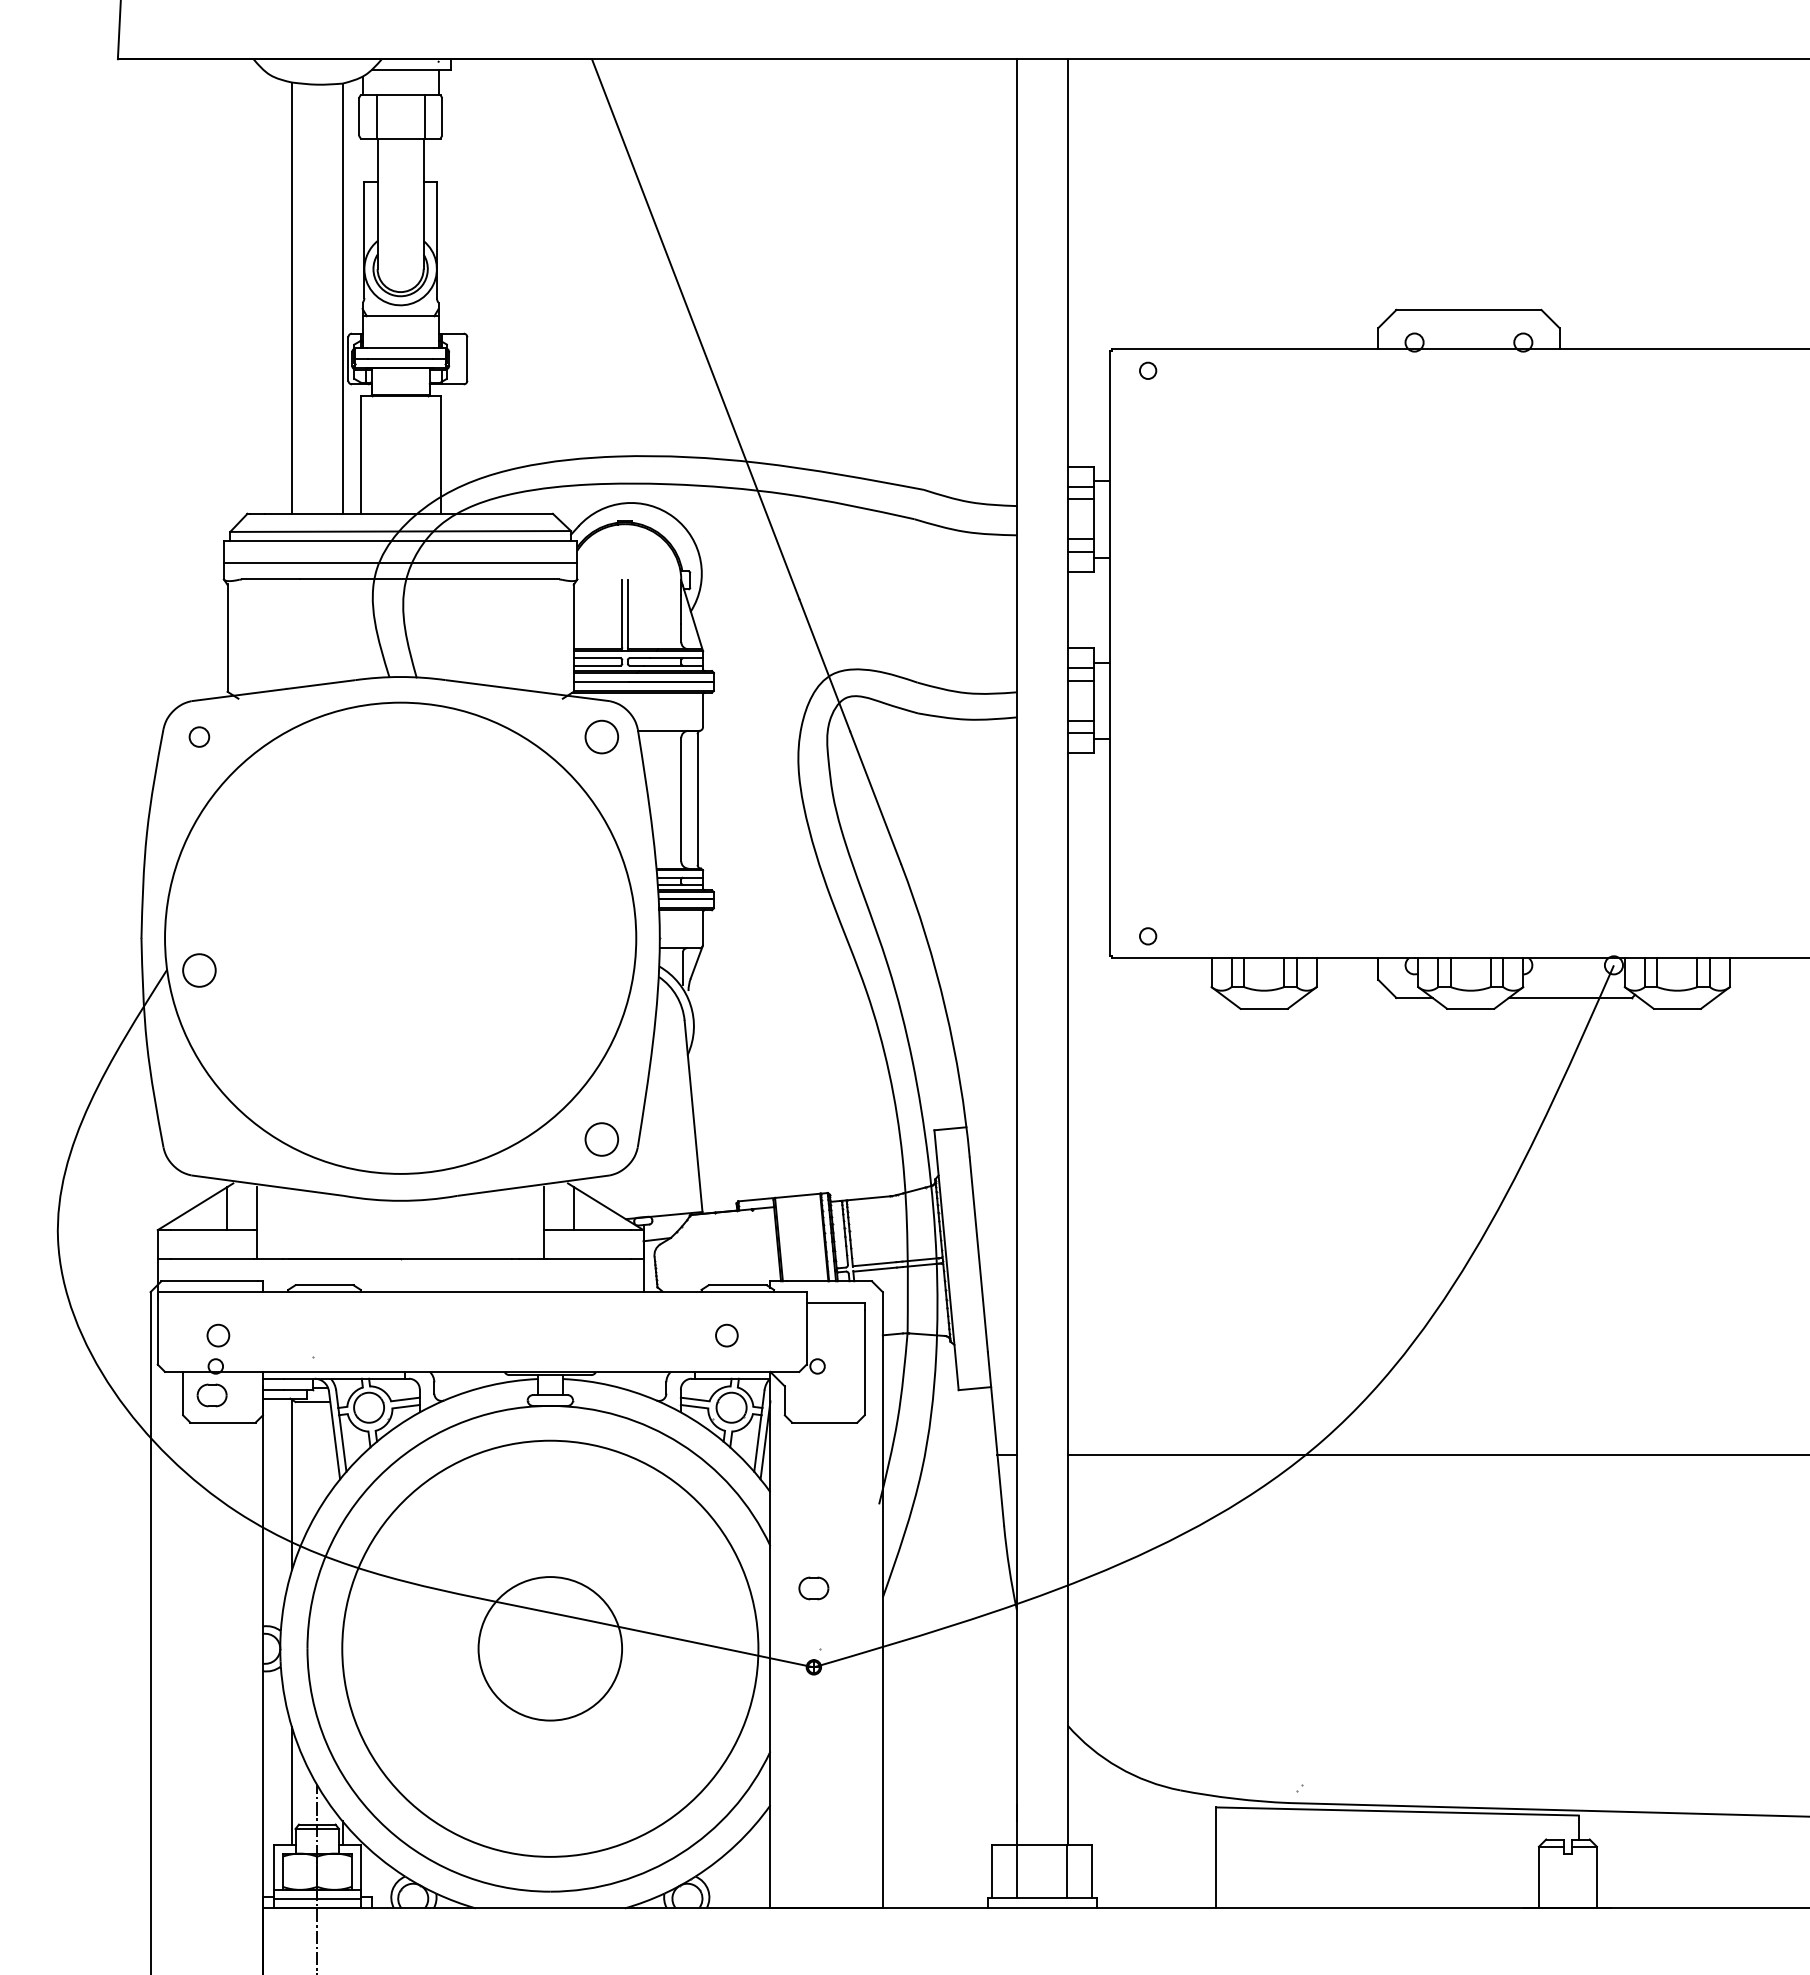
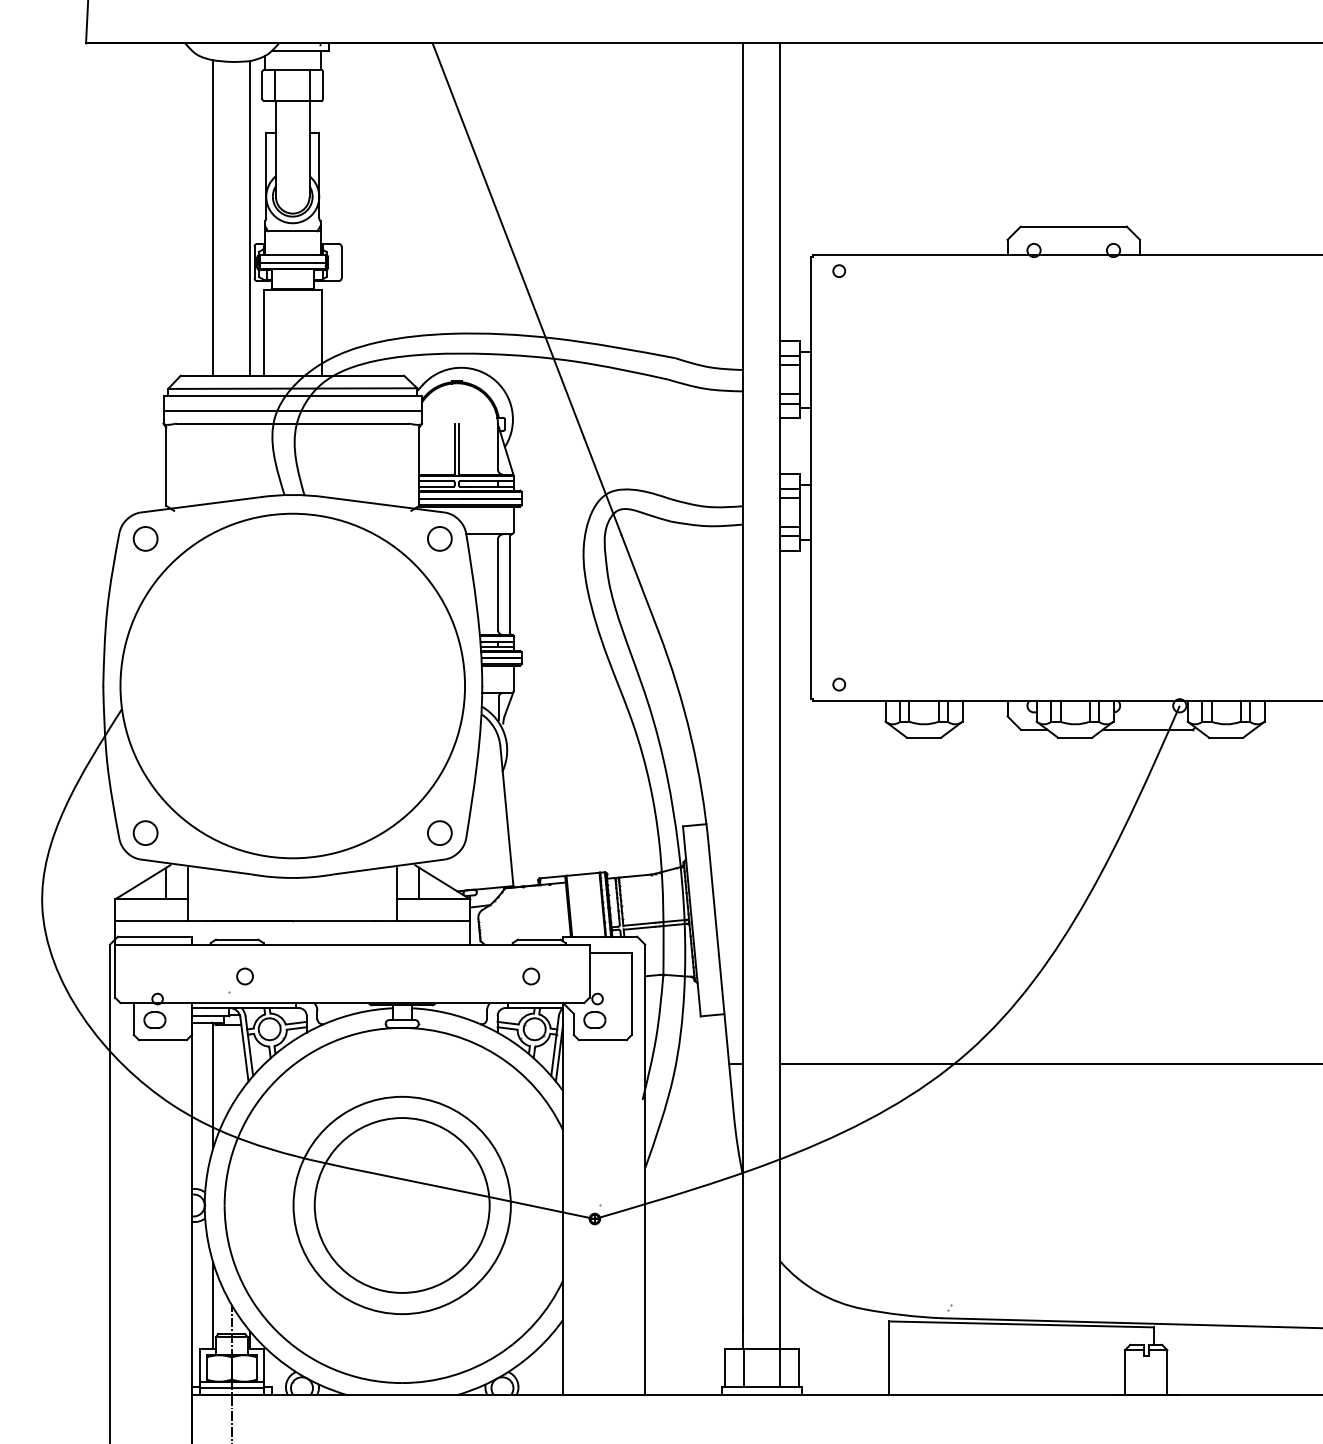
circle: (199, 736) -> (145, 538), size x1.67
circle: (199, 970) -> (145, 833), moved
circle: (218, 1335) -> (245, 976), moved
part: (813, 1588) -> (594, 1020), moved
circle: (549, 1648) -> (401, 1205), size x0.71
circle: (549, 1648) -> (401, 1205), size x1.67

